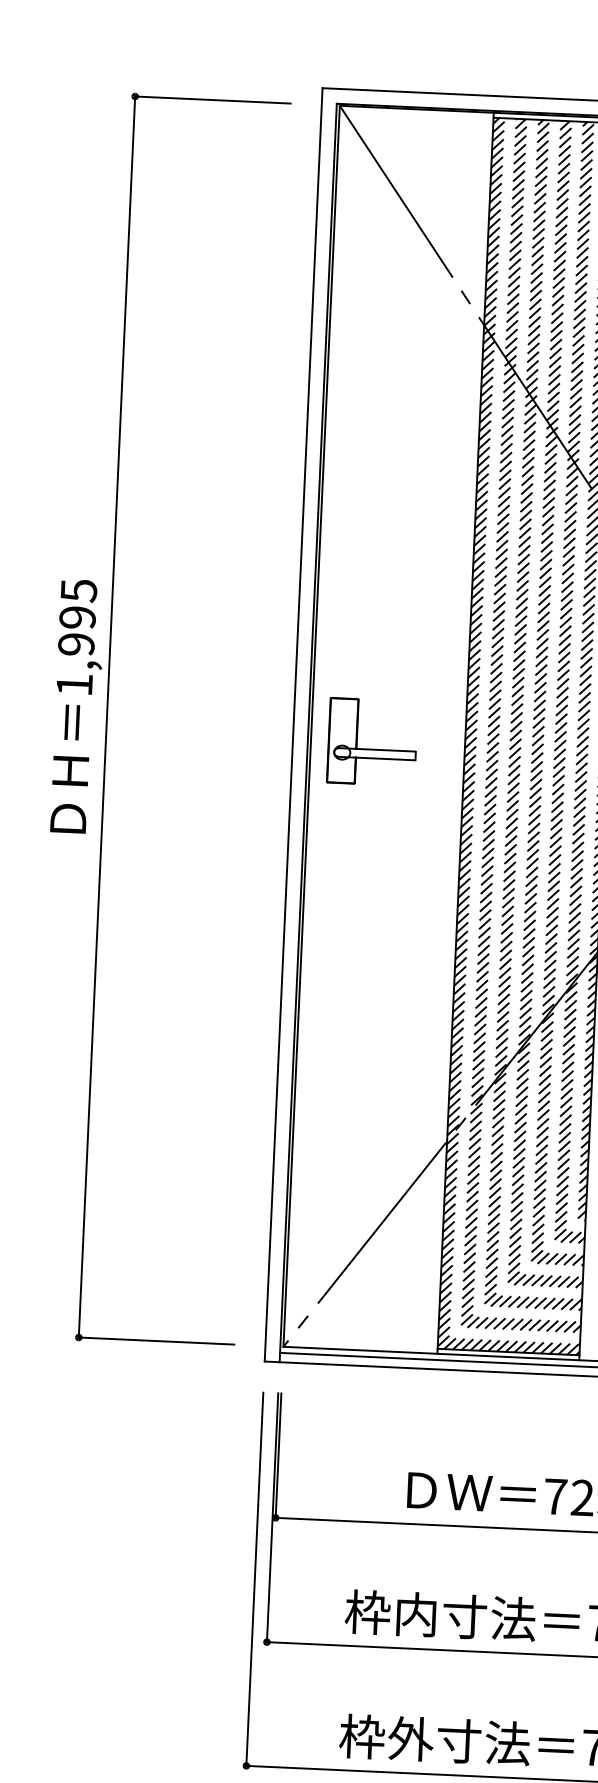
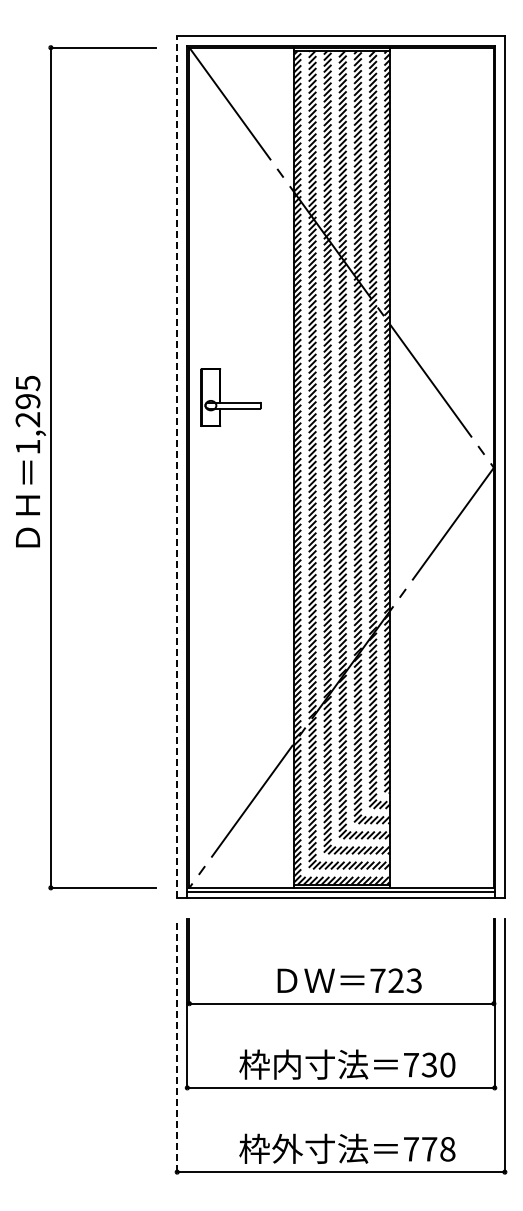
text: (77, 644) -> (28, 419), 1,995 -> 1,295
line: (294, 723) -> (177, 466), solid -> dashed
part: (371, 741) -> (230, 397), moved
line: (255, 1578) -> (177, 1045), solid -> dashed

